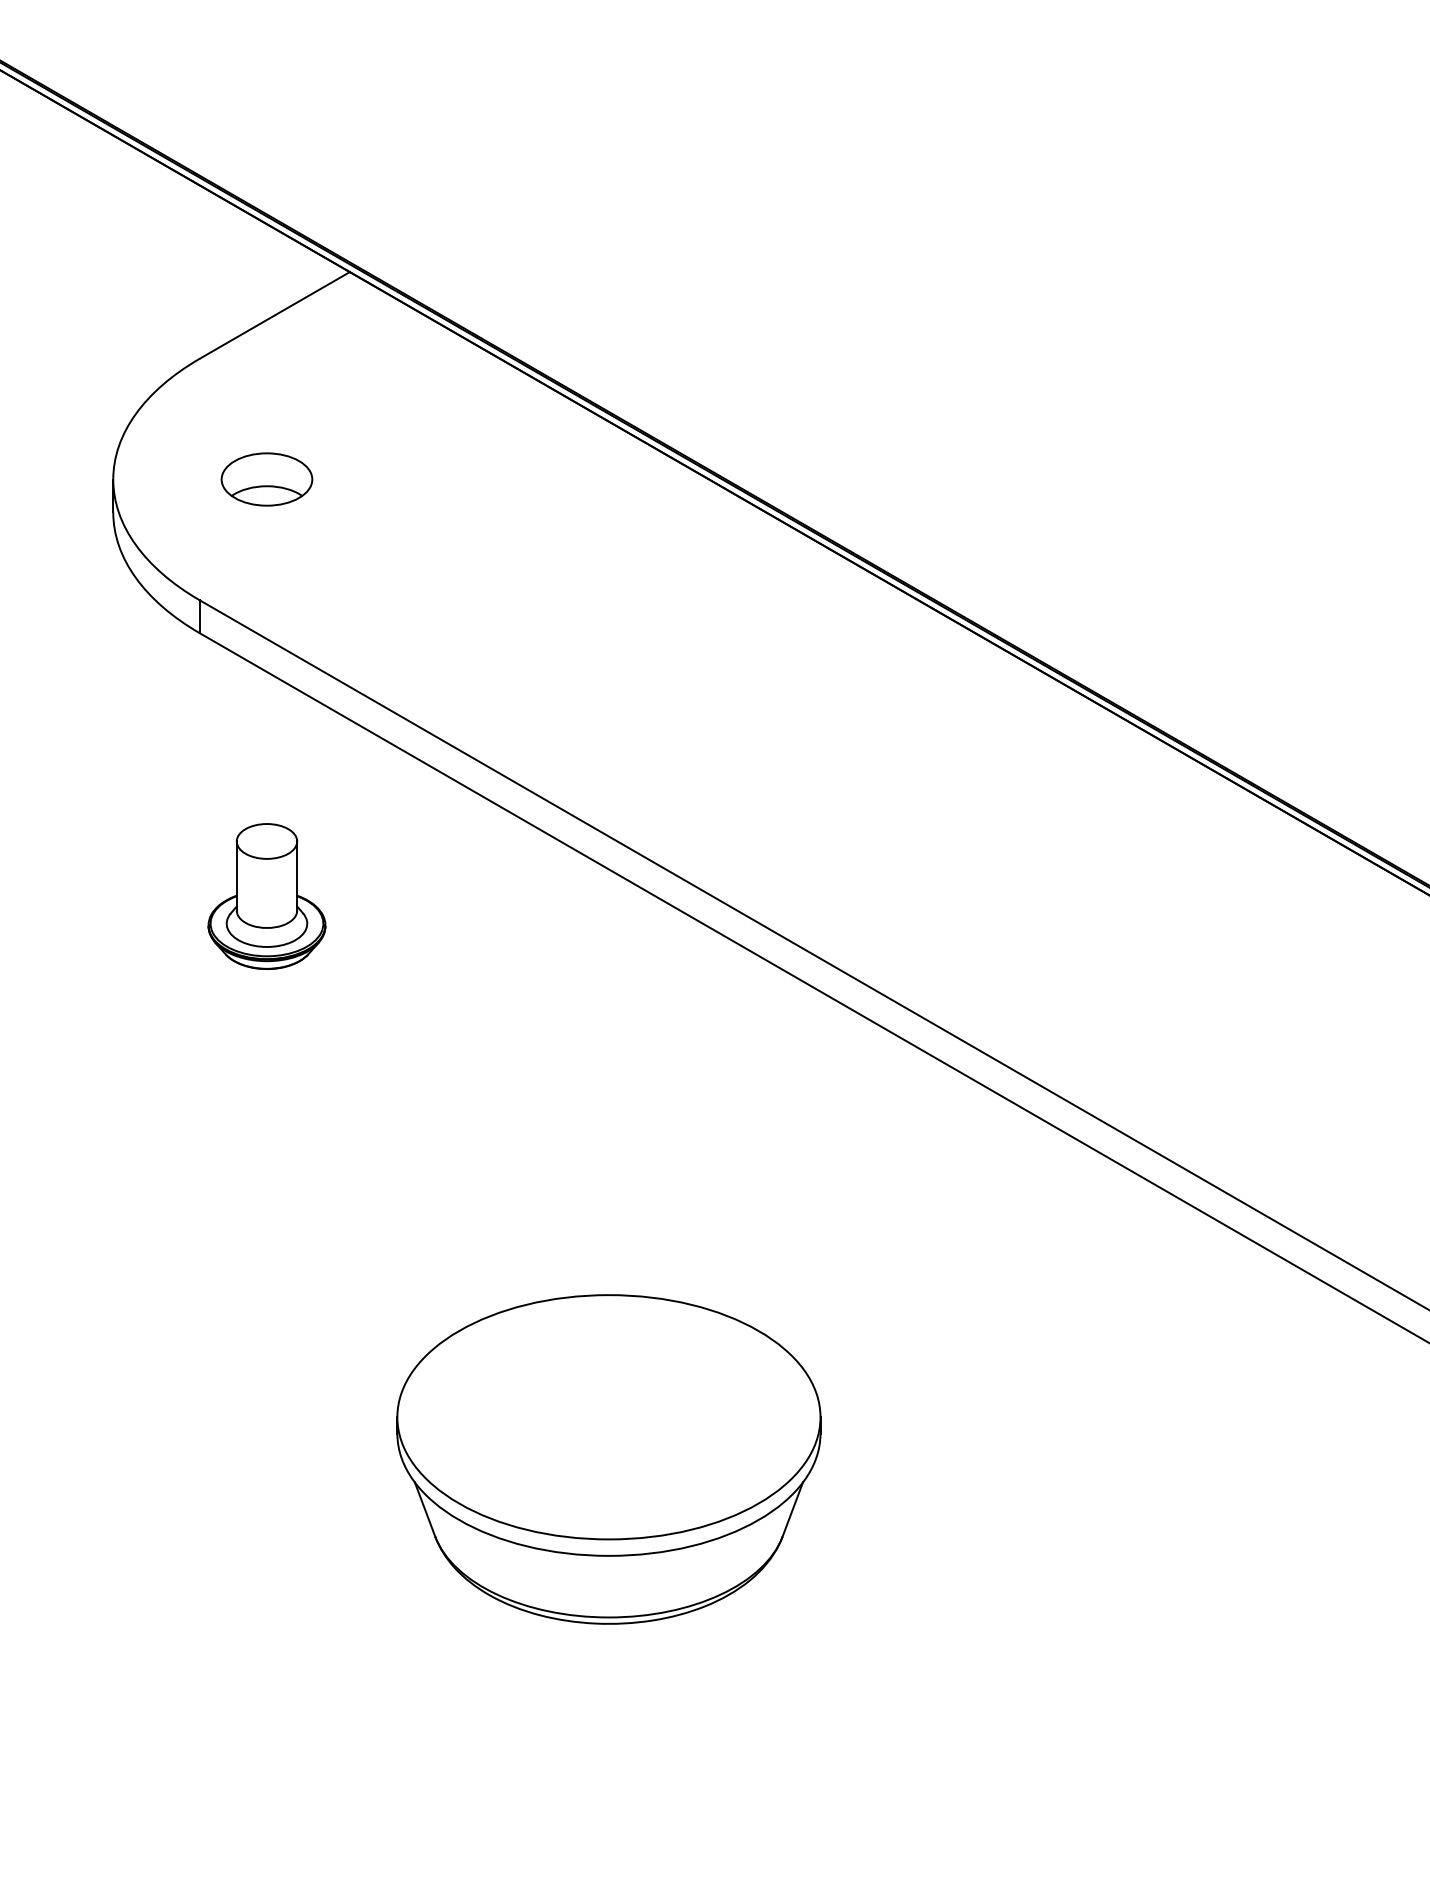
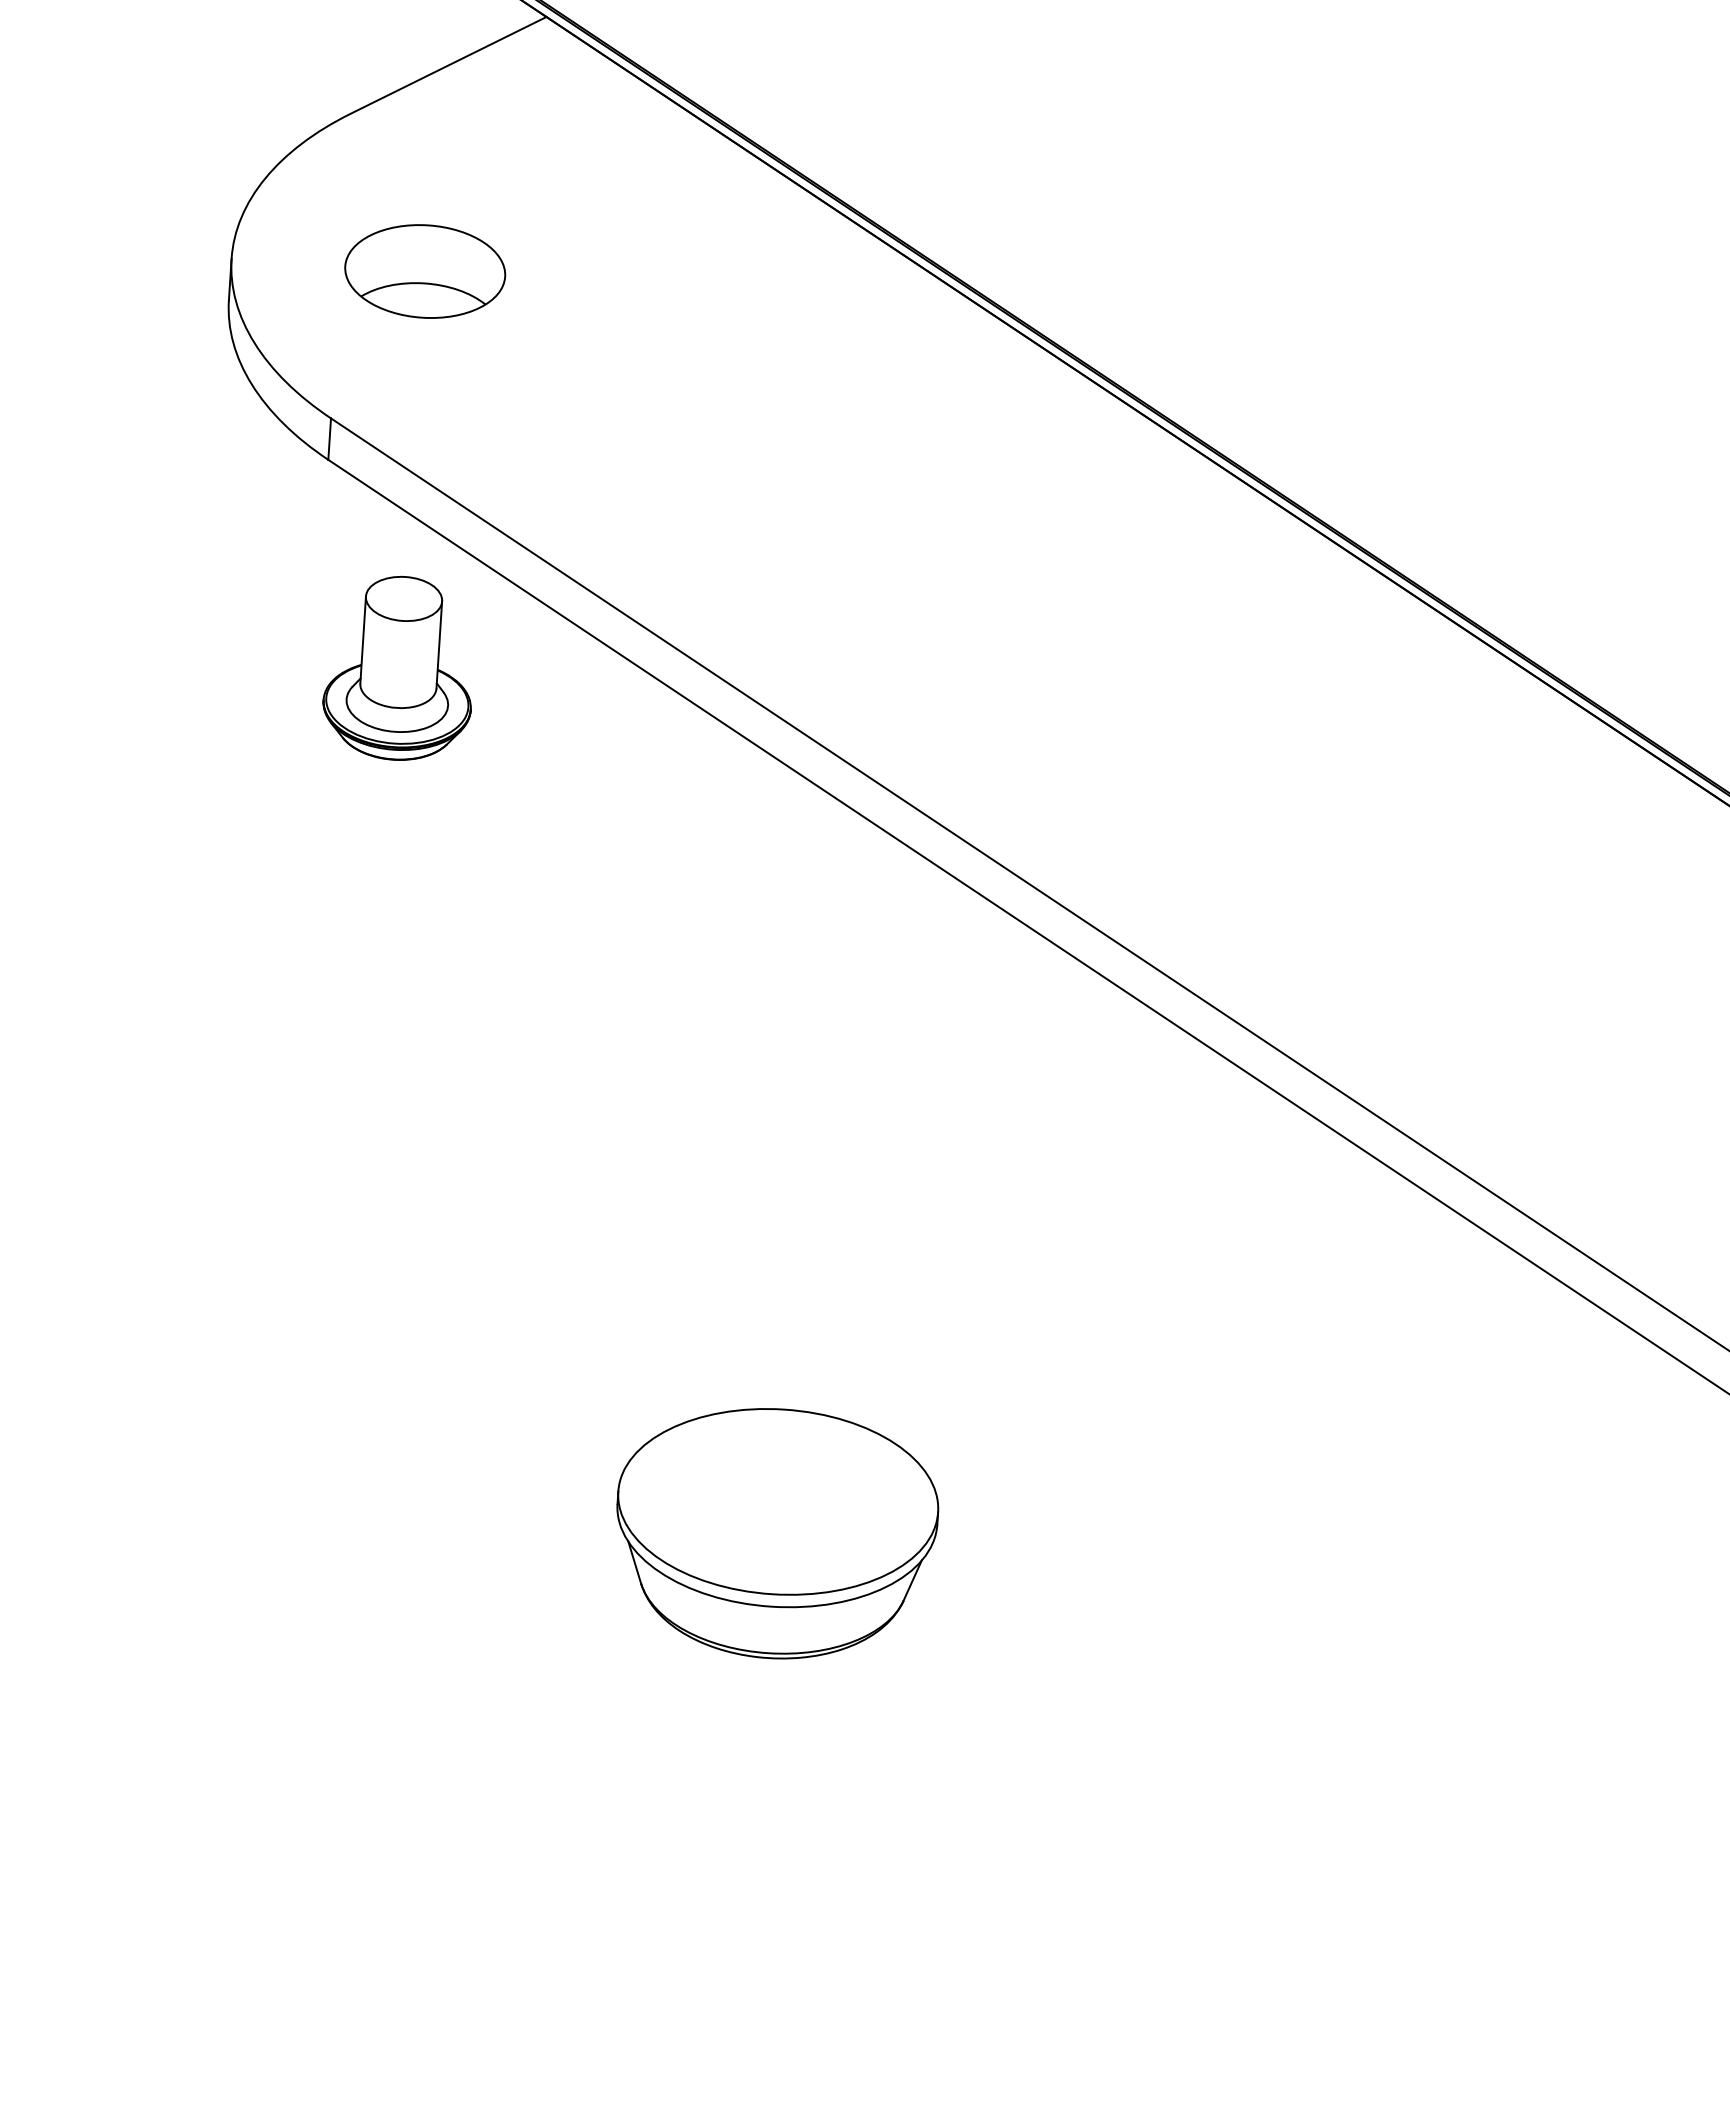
part: (266, 479) -> (424, 271), size x1.4
part: (266, 896) -> (398, 668), moved
part: (608, 1459) -> (775, 1533), size x0.6

